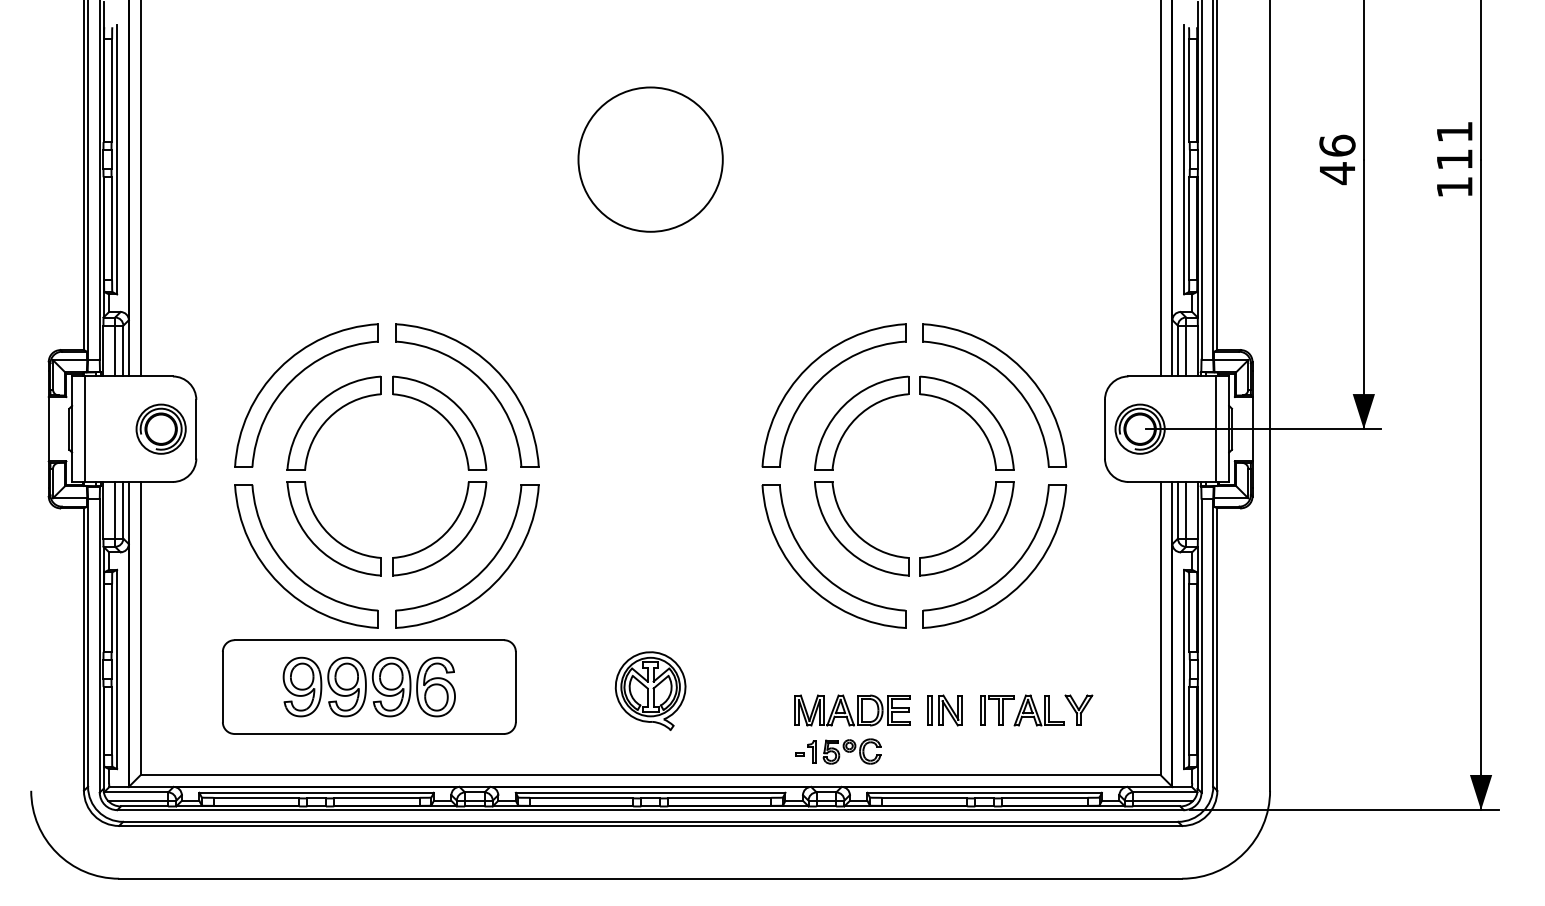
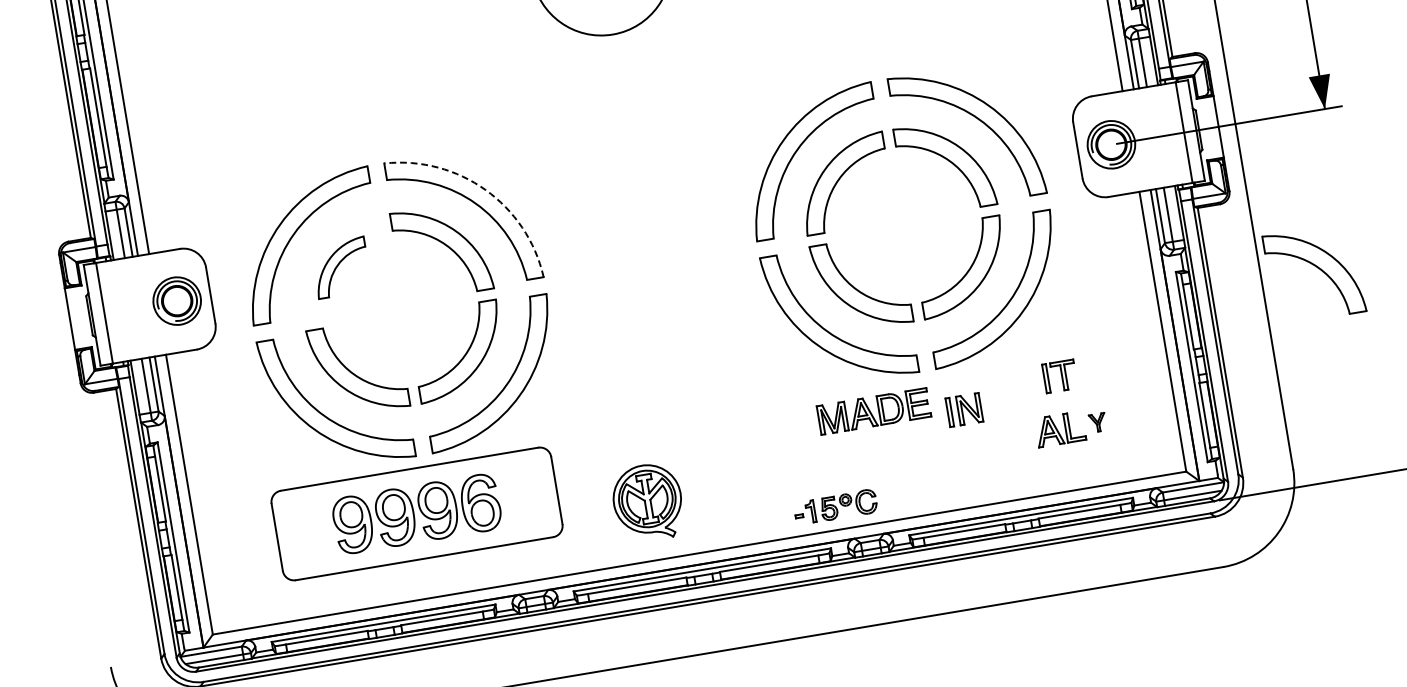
arc: (494, 368) -> (485, 189), solid -> dashed
part: (333, 422) -> (340, 267), size x0.6
part: (1328, 589) -> (1316, 267), added
part: (650, 690) -> (647, 502), moved
part: (1078, 709) -> (1097, 422), size x0.6
part: (852, 710) -> (873, 411), moved
part: (944, 710) -> (963, 410), moved
part: (997, 710) -> (1060, 376), moved
part: (838, 751) -> (835, 507), moved

